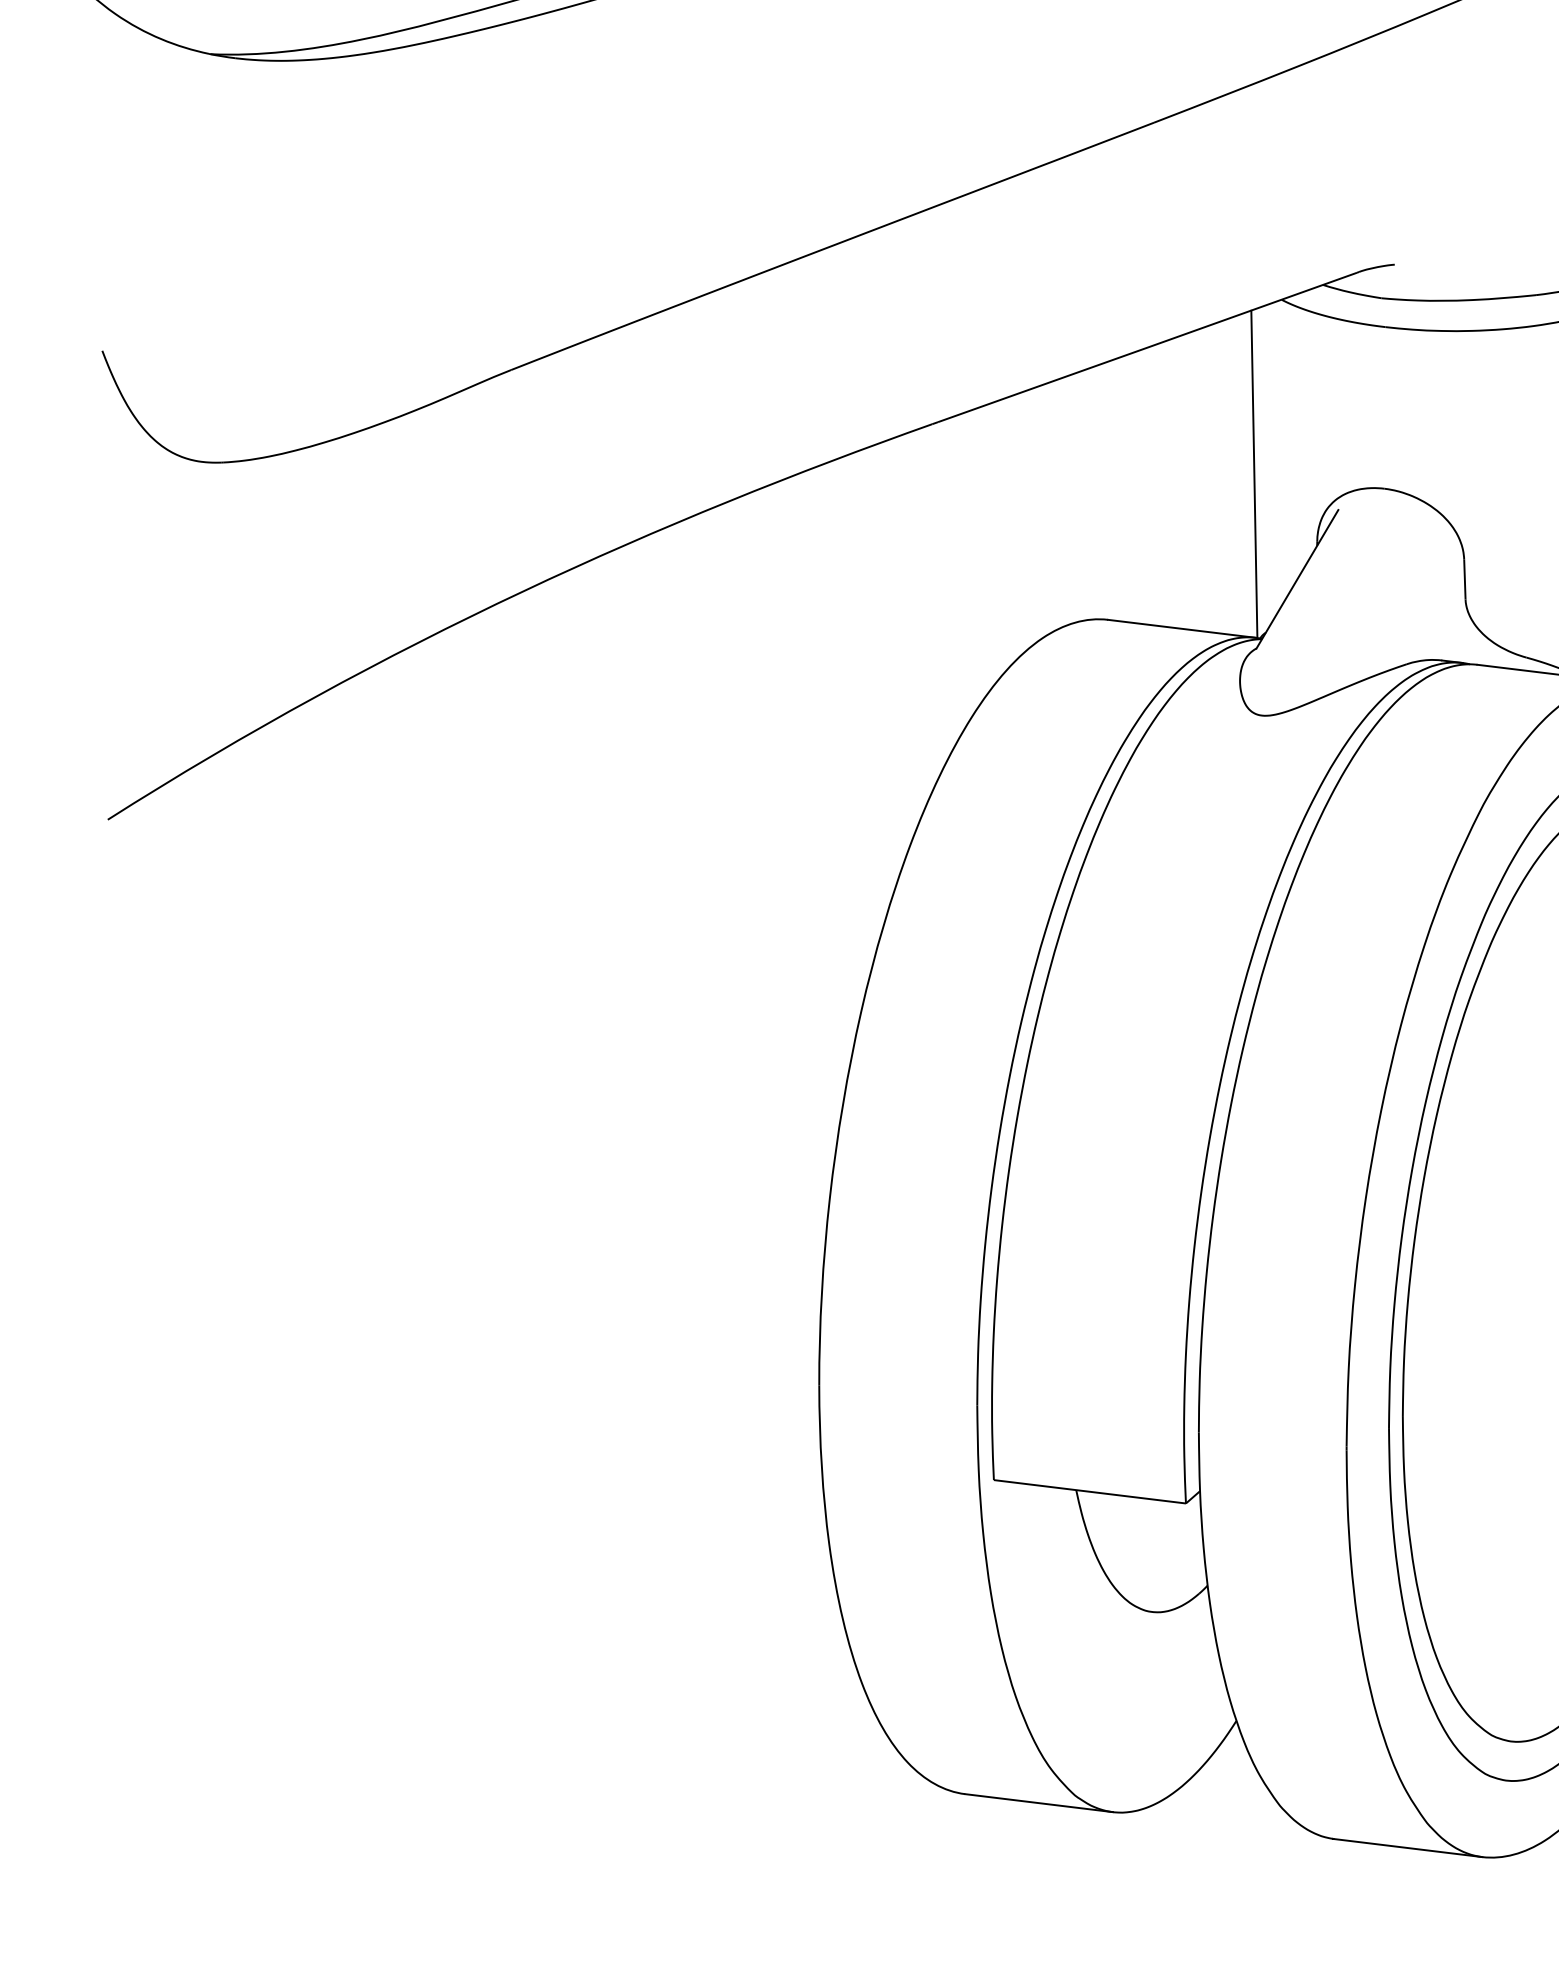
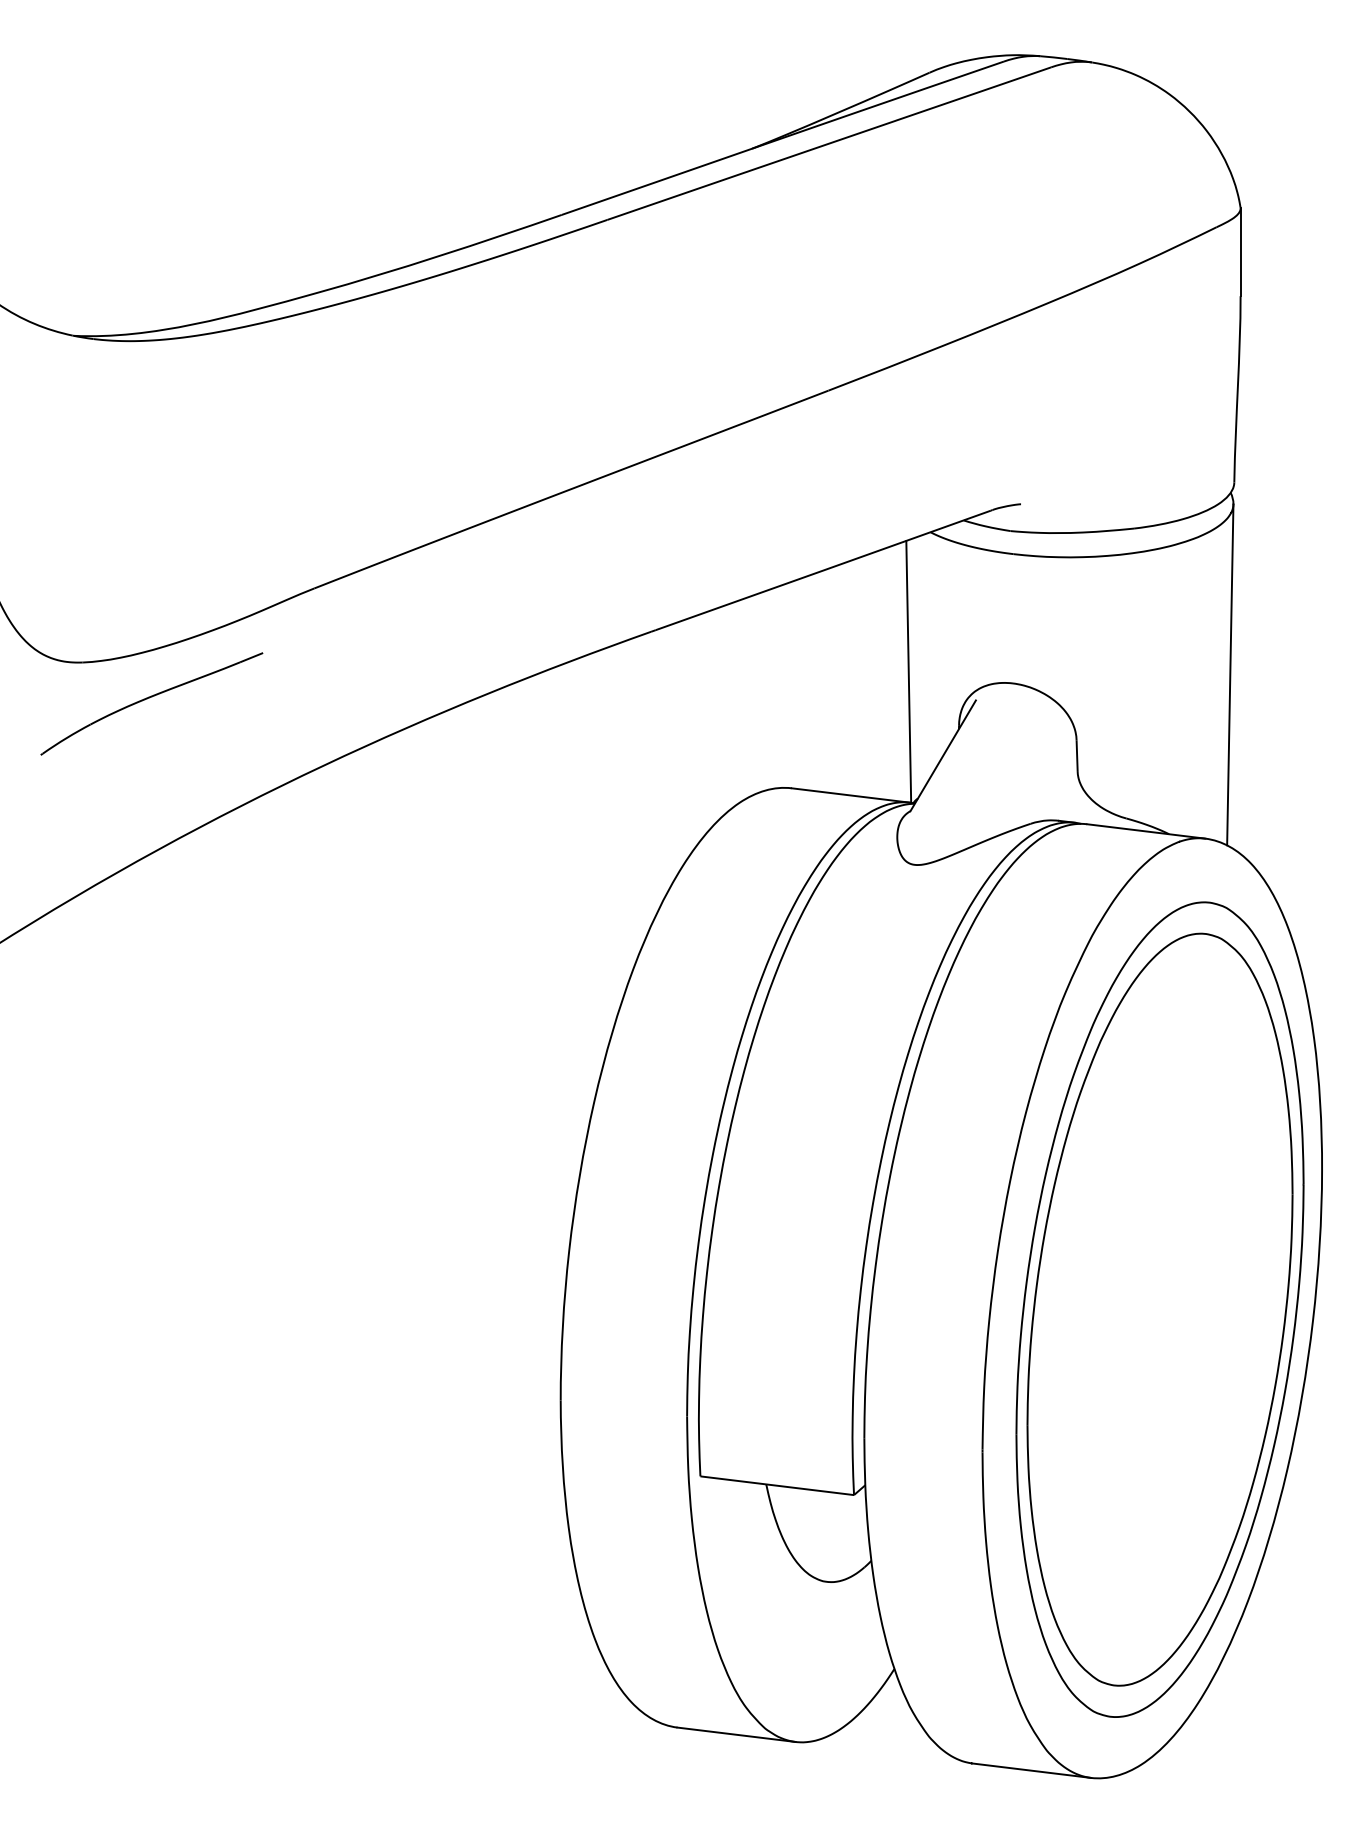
part: (307, 513) -> (151, 703), added

